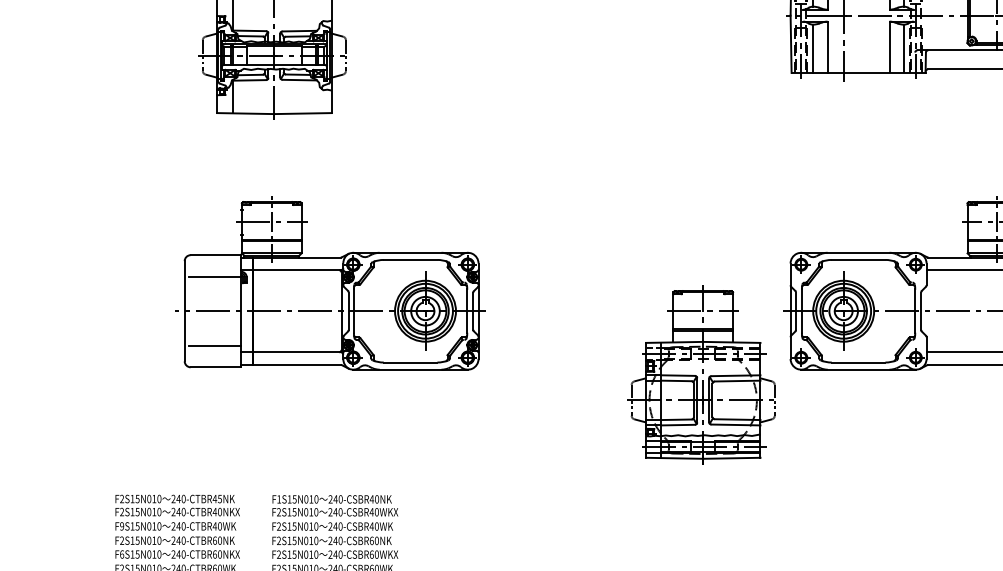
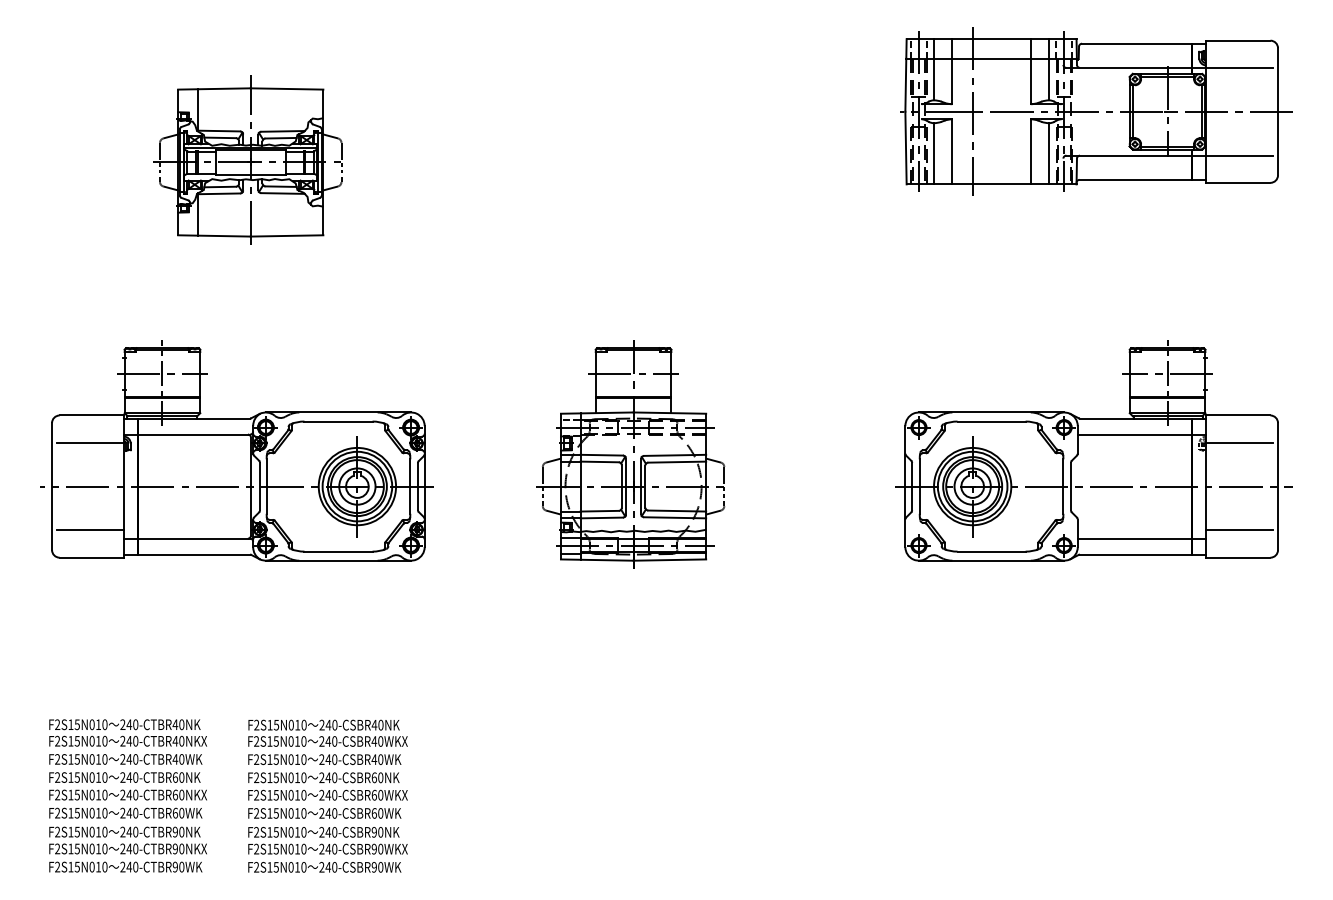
part: (330, 282) -> (236, 450), moved
part: (700, 375) -> (630, 454), moved
text: (219, 498) -> (181, 724), 240-CTBR45NK -> 240-CTBR40NK
text: (278, 498) -> (256, 724), F1S15N010 -> F2S15N010
text: (121, 526) -> (57, 759), F9S15N010 -> F2S15N010
text: (121, 554) -> (57, 794), F6S15N010 -> F2S15N010

